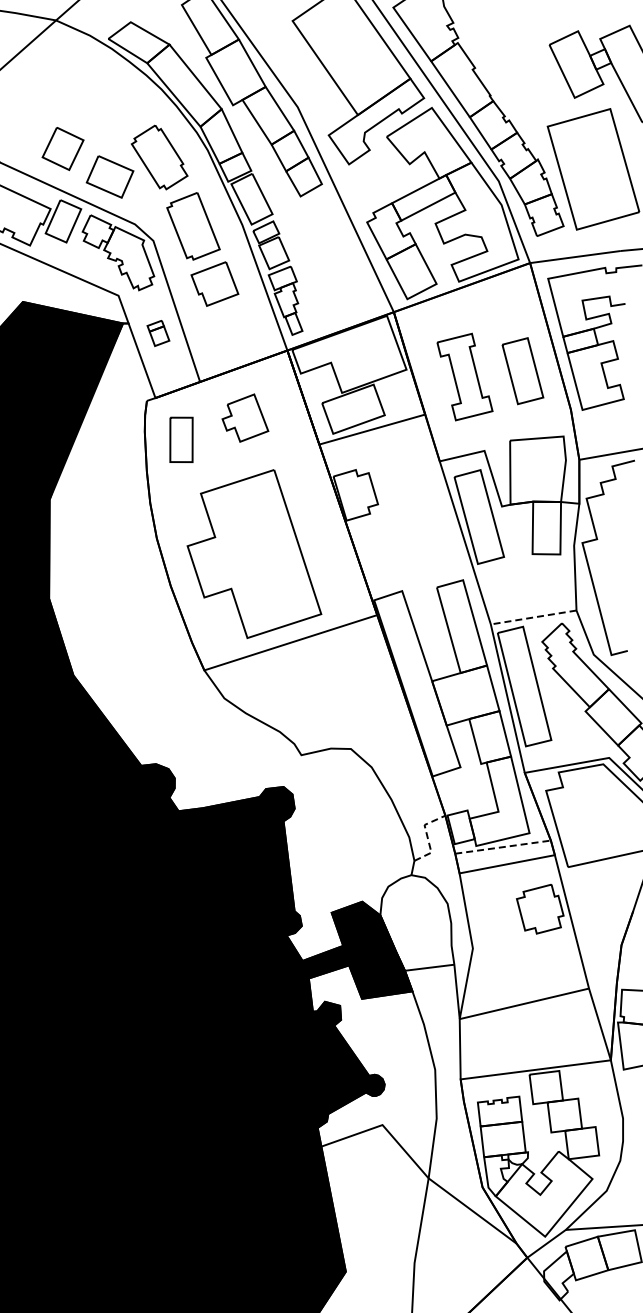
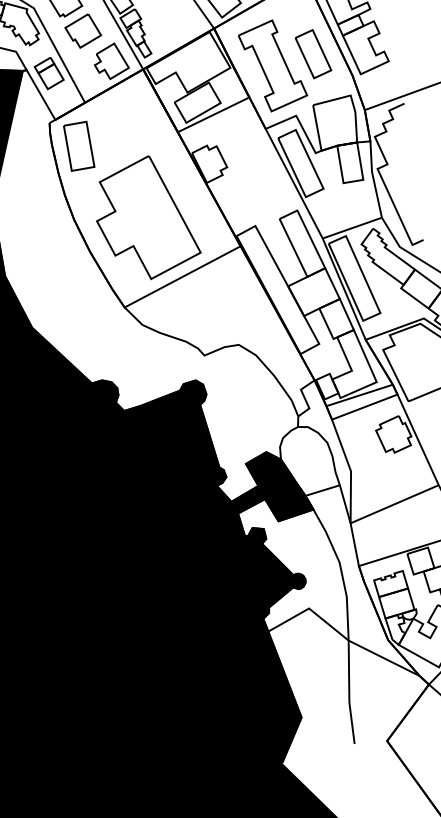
part: (158, 333) -> (49, 73), size x1.67
part: (464, 376) -> (272, 65), size x1.43
part: (245, 417) -> (110, 61), moved
part: (181, 439) -> (79, 146), size x1.43
line: (533, 617) -> (352, 228), dashed -> solid
line: (427, 836) -> (304, 397), dashed -> solid
line: (503, 847) -> (359, 395), dashed -> solid

